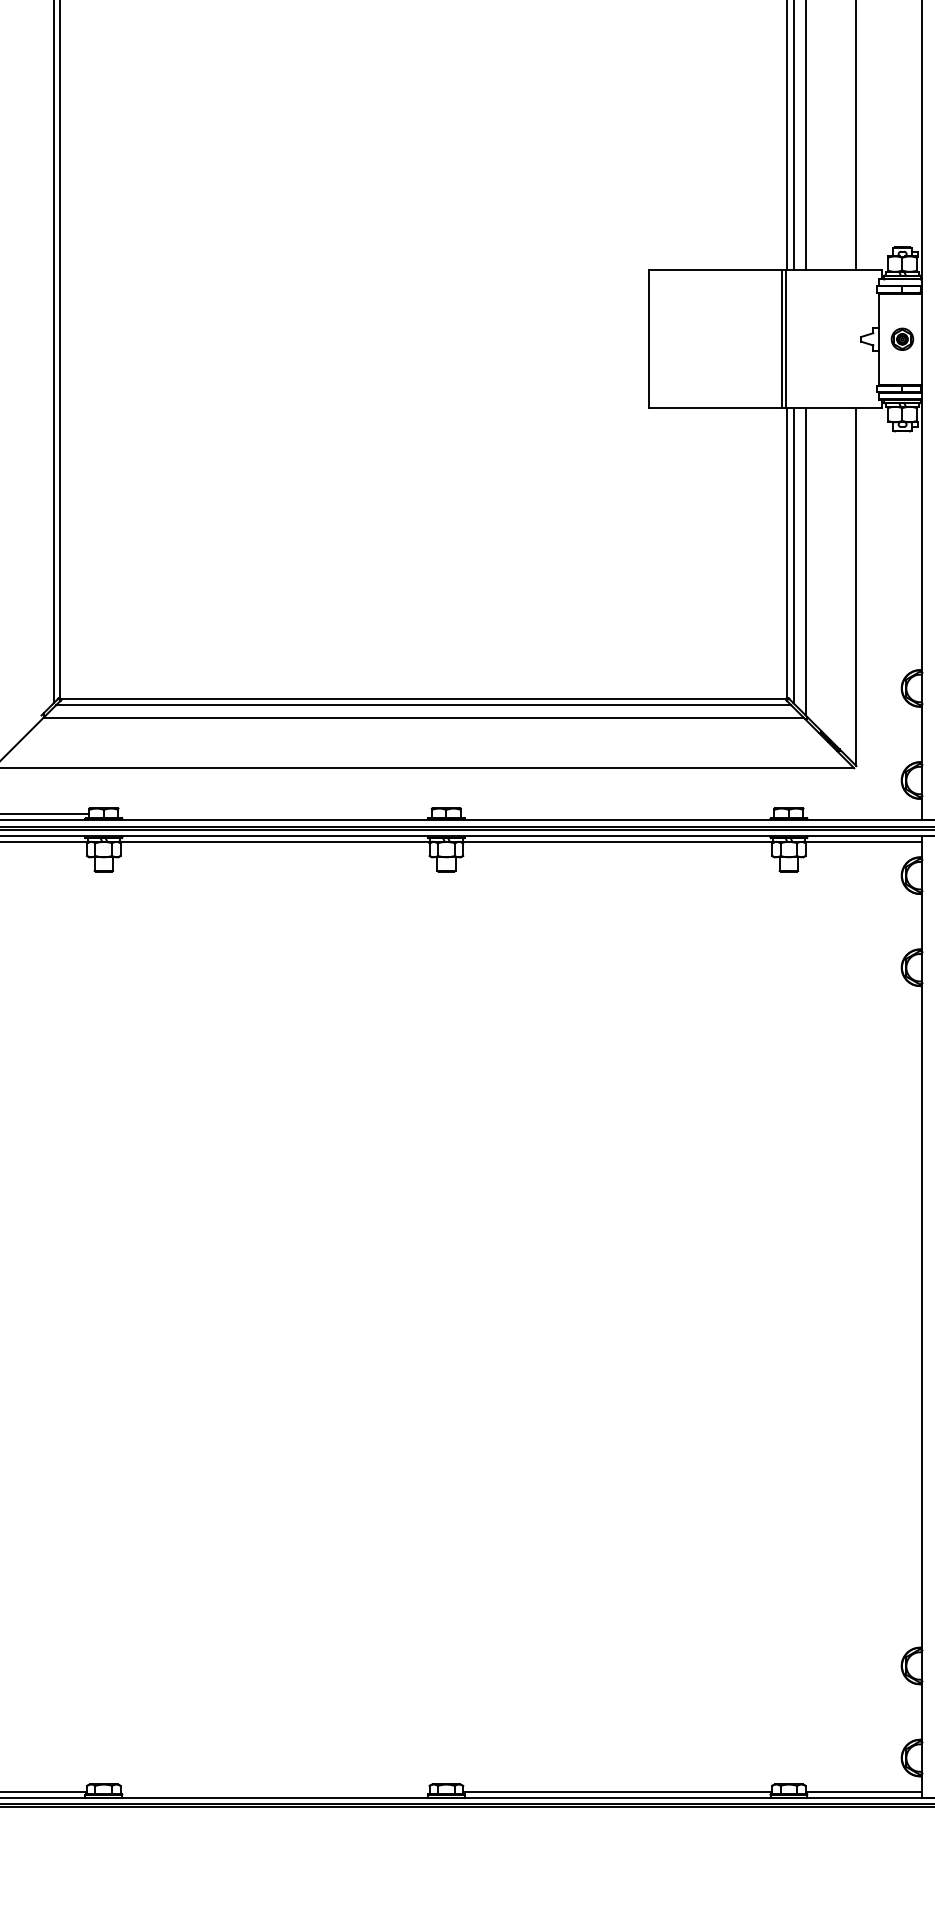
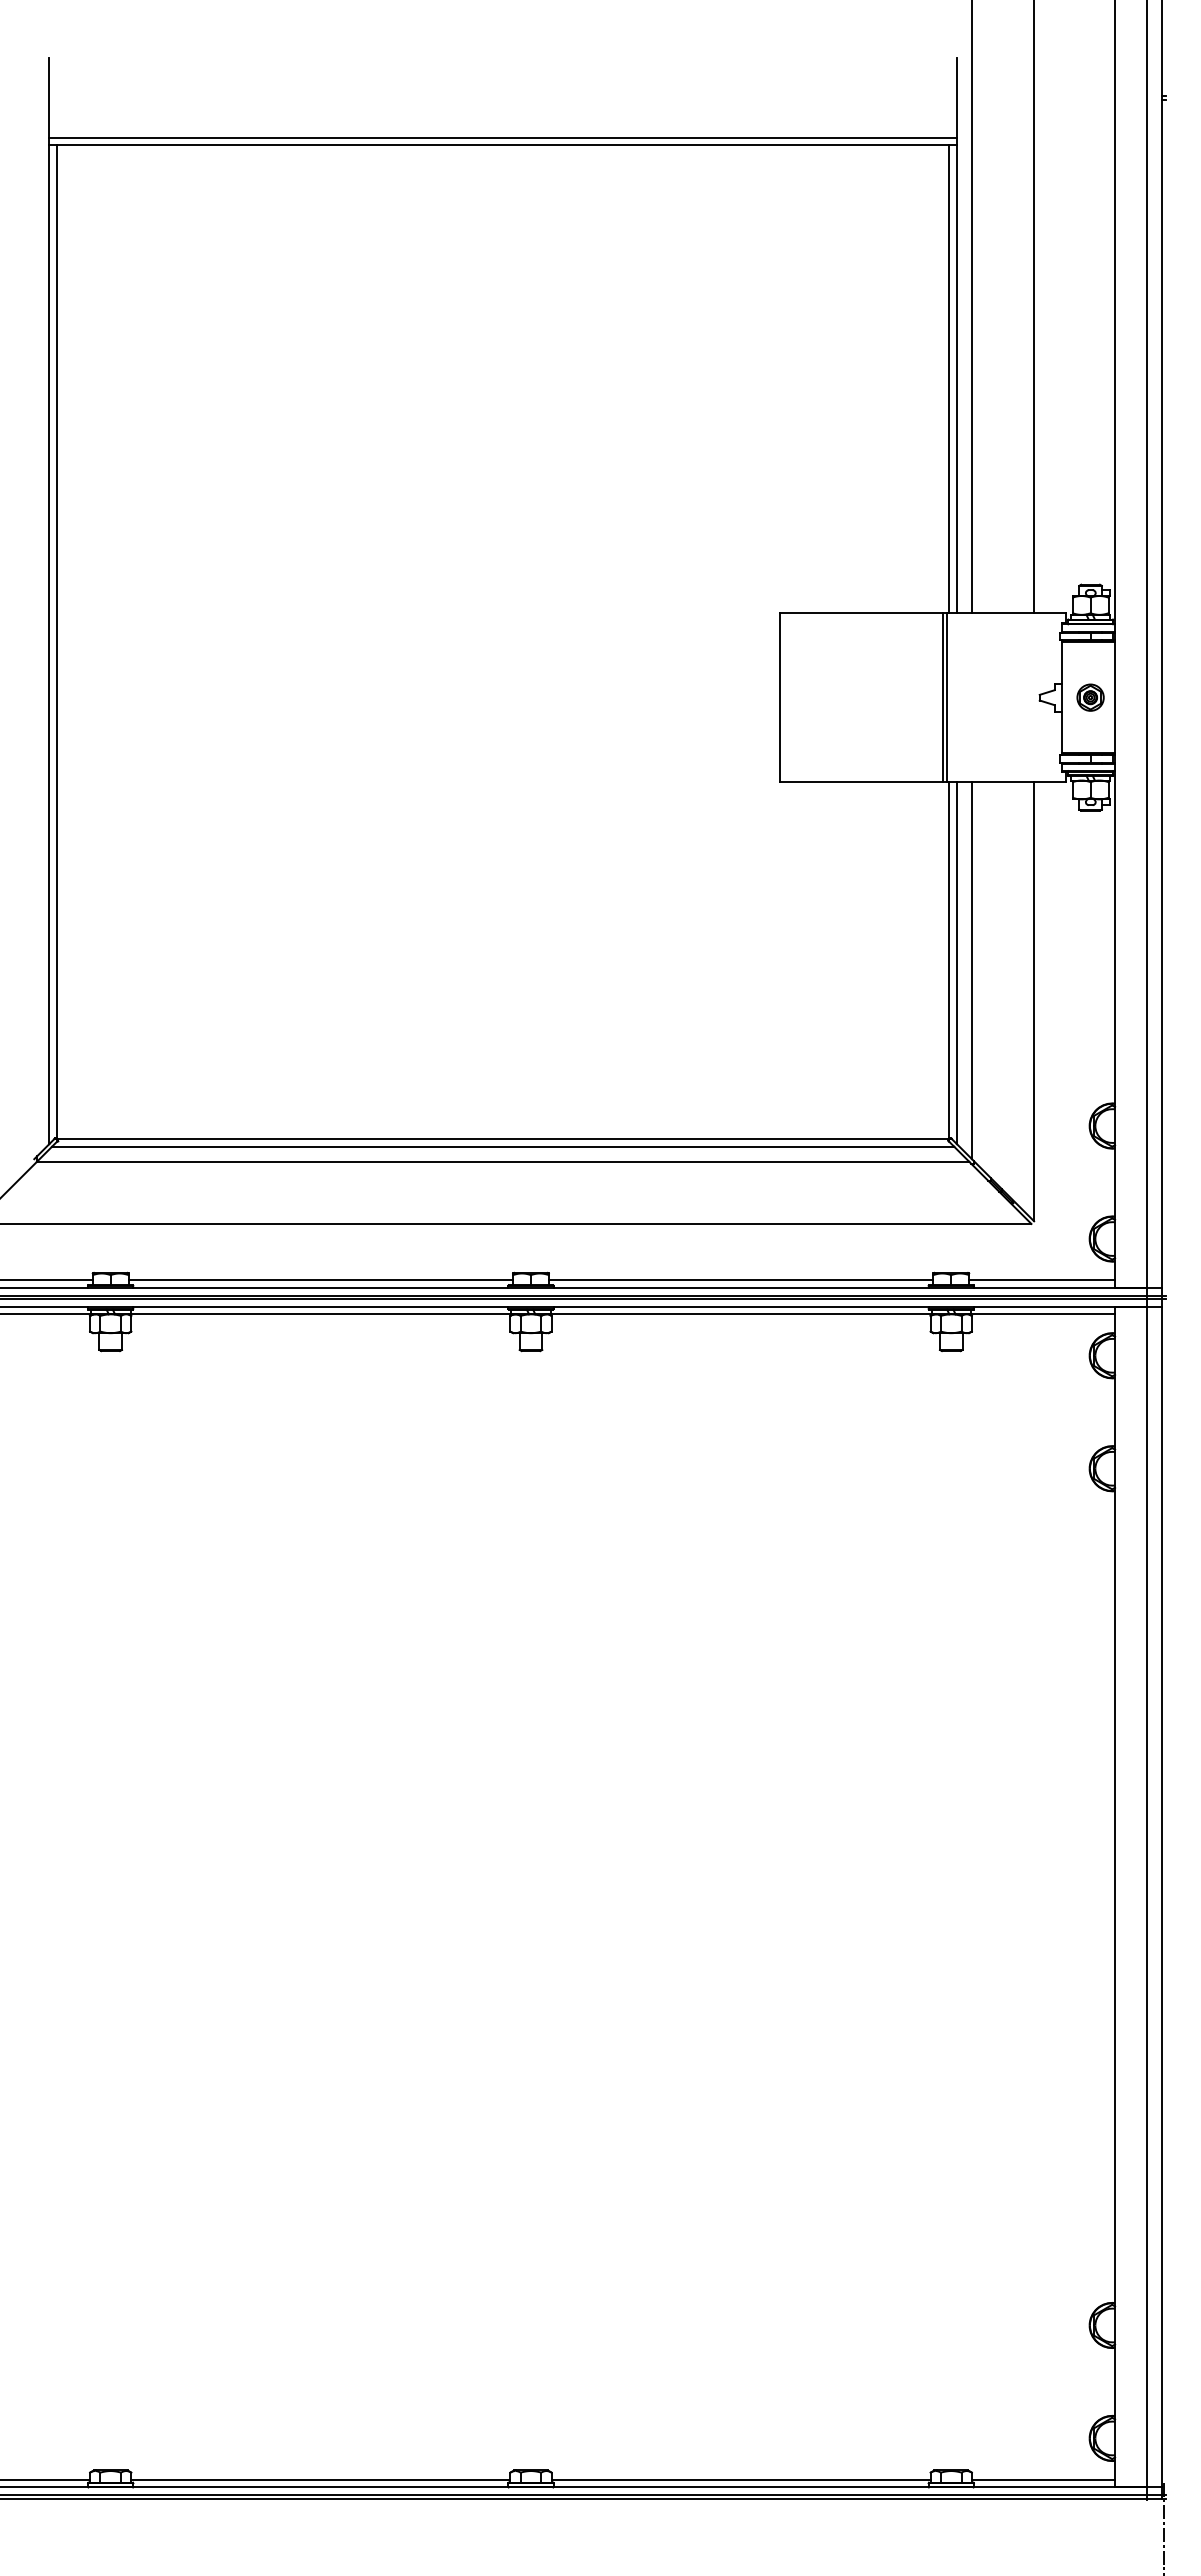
line: (274, 814) -> (320, 1280), added
line: (617, 814) -> (740, 1280), added
line: (863, 814) -> (1042, 1280), added
line: (274, 1791) -> (320, 2479), added

